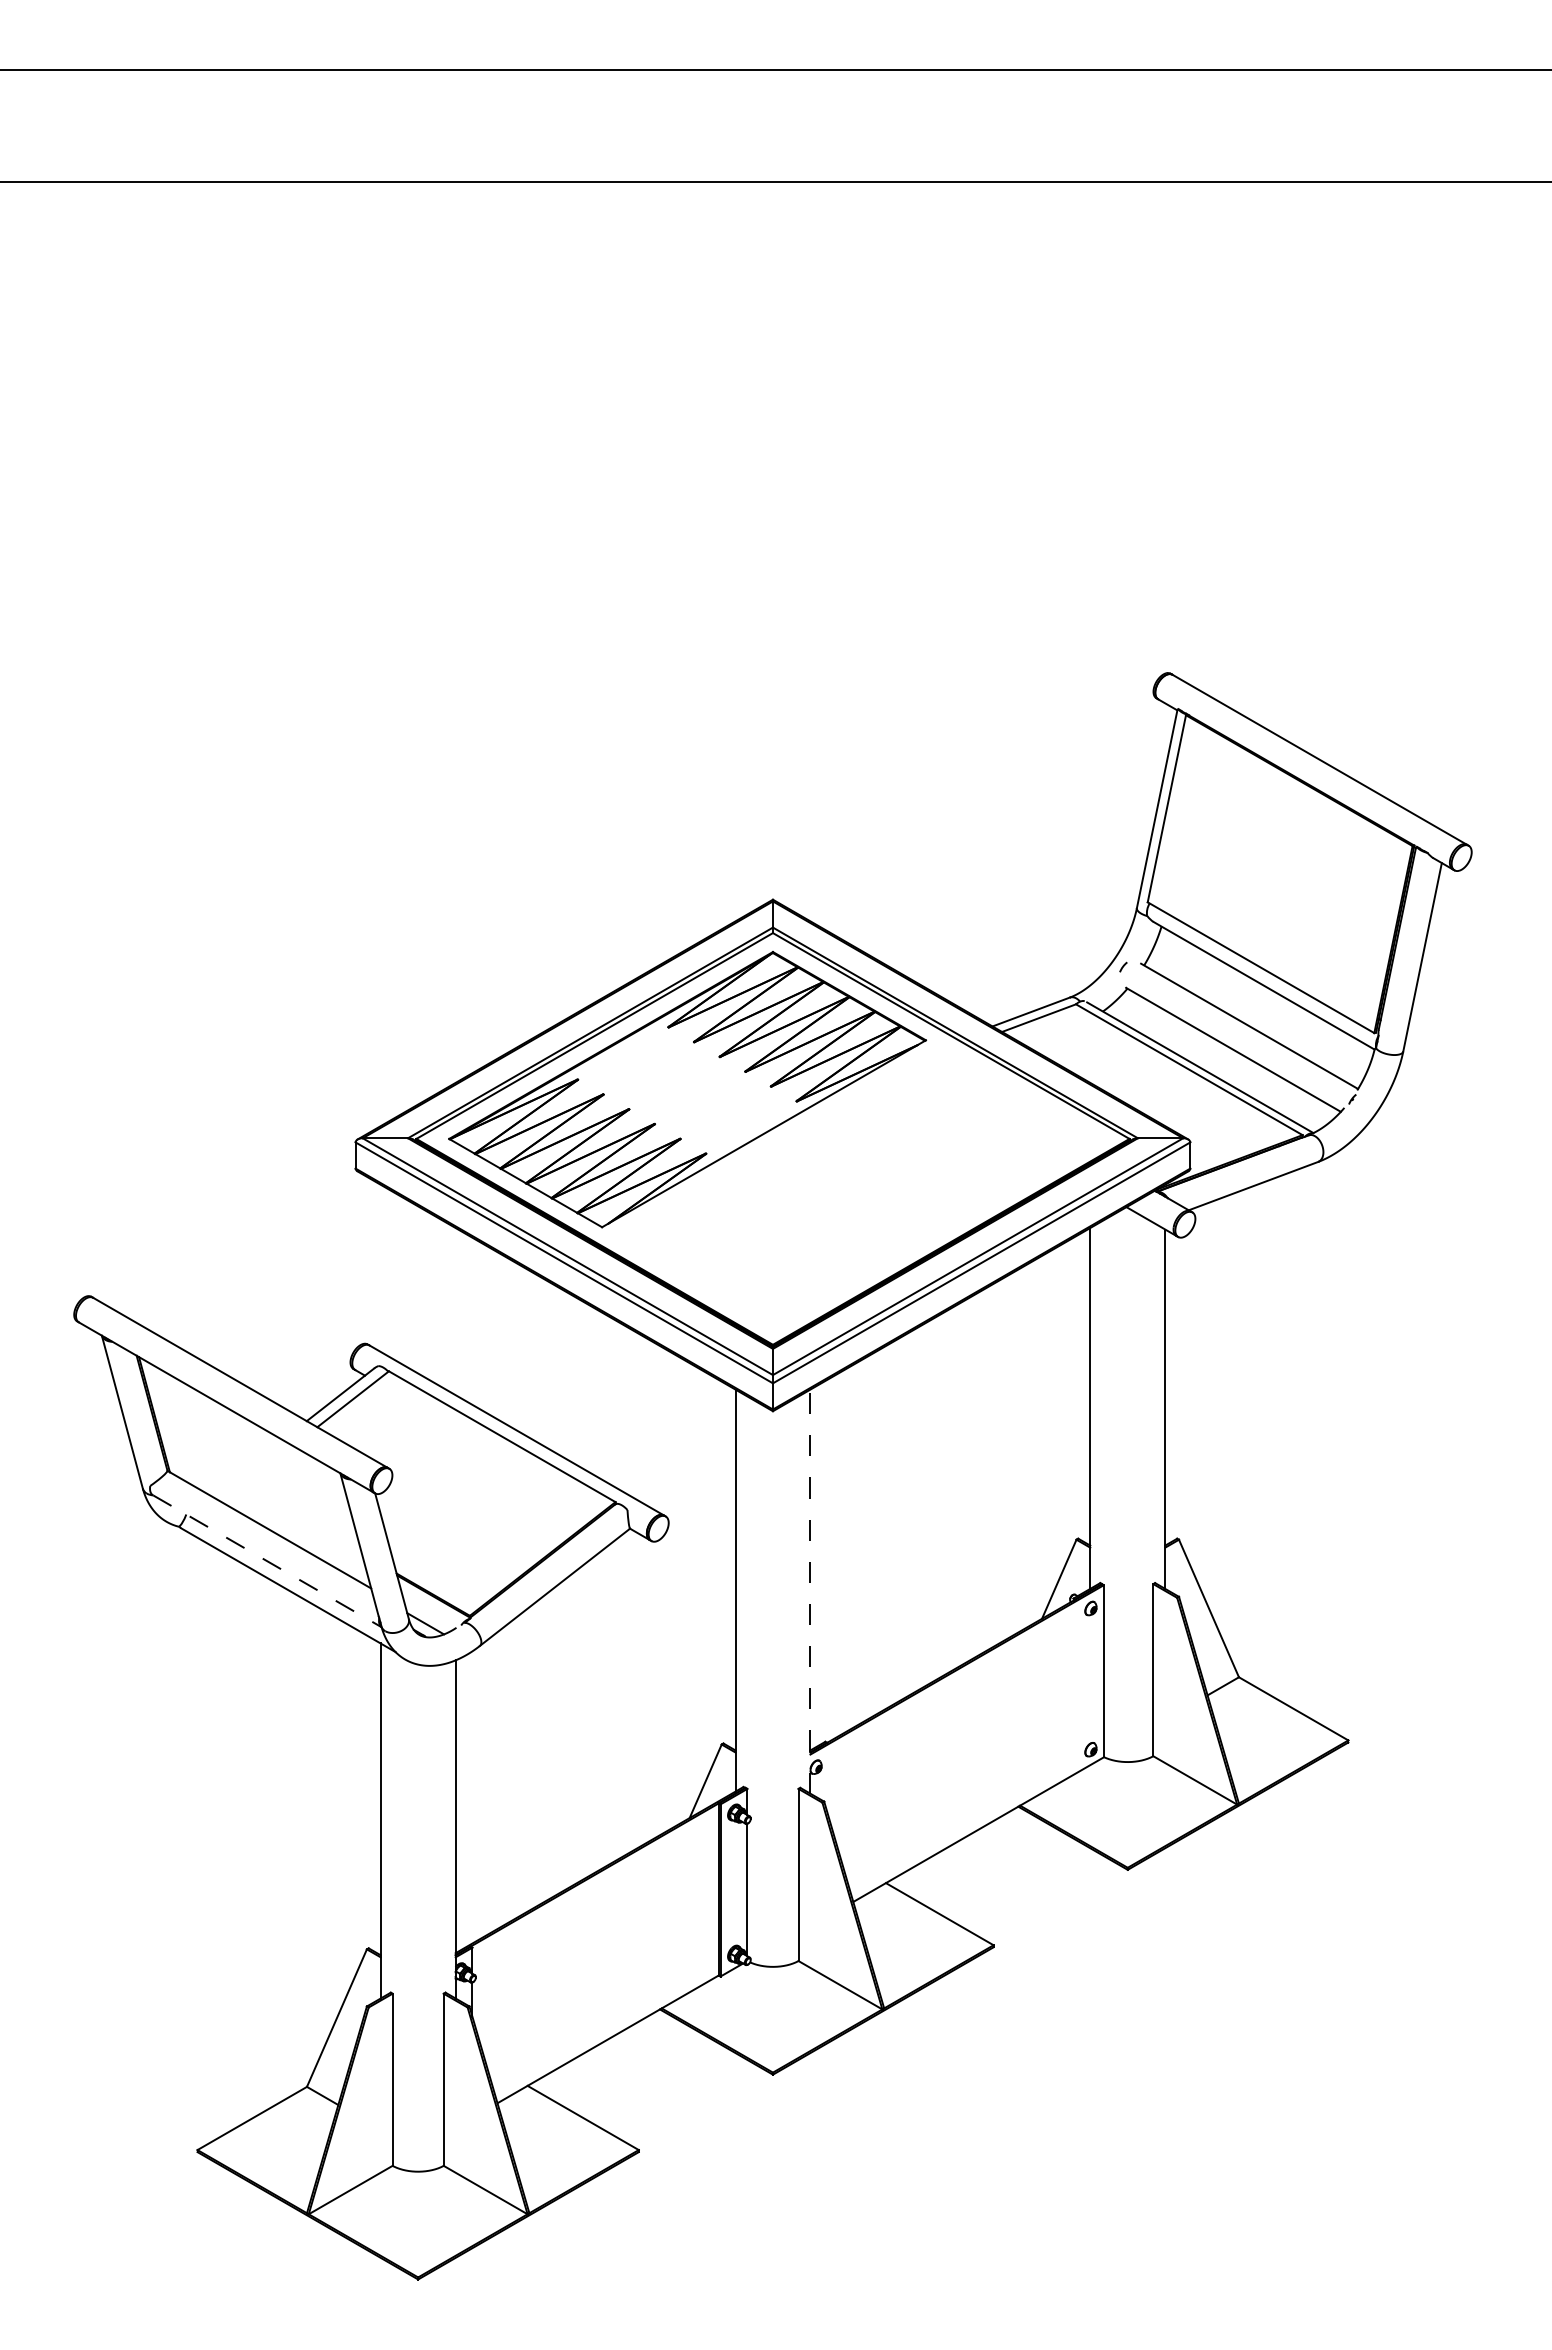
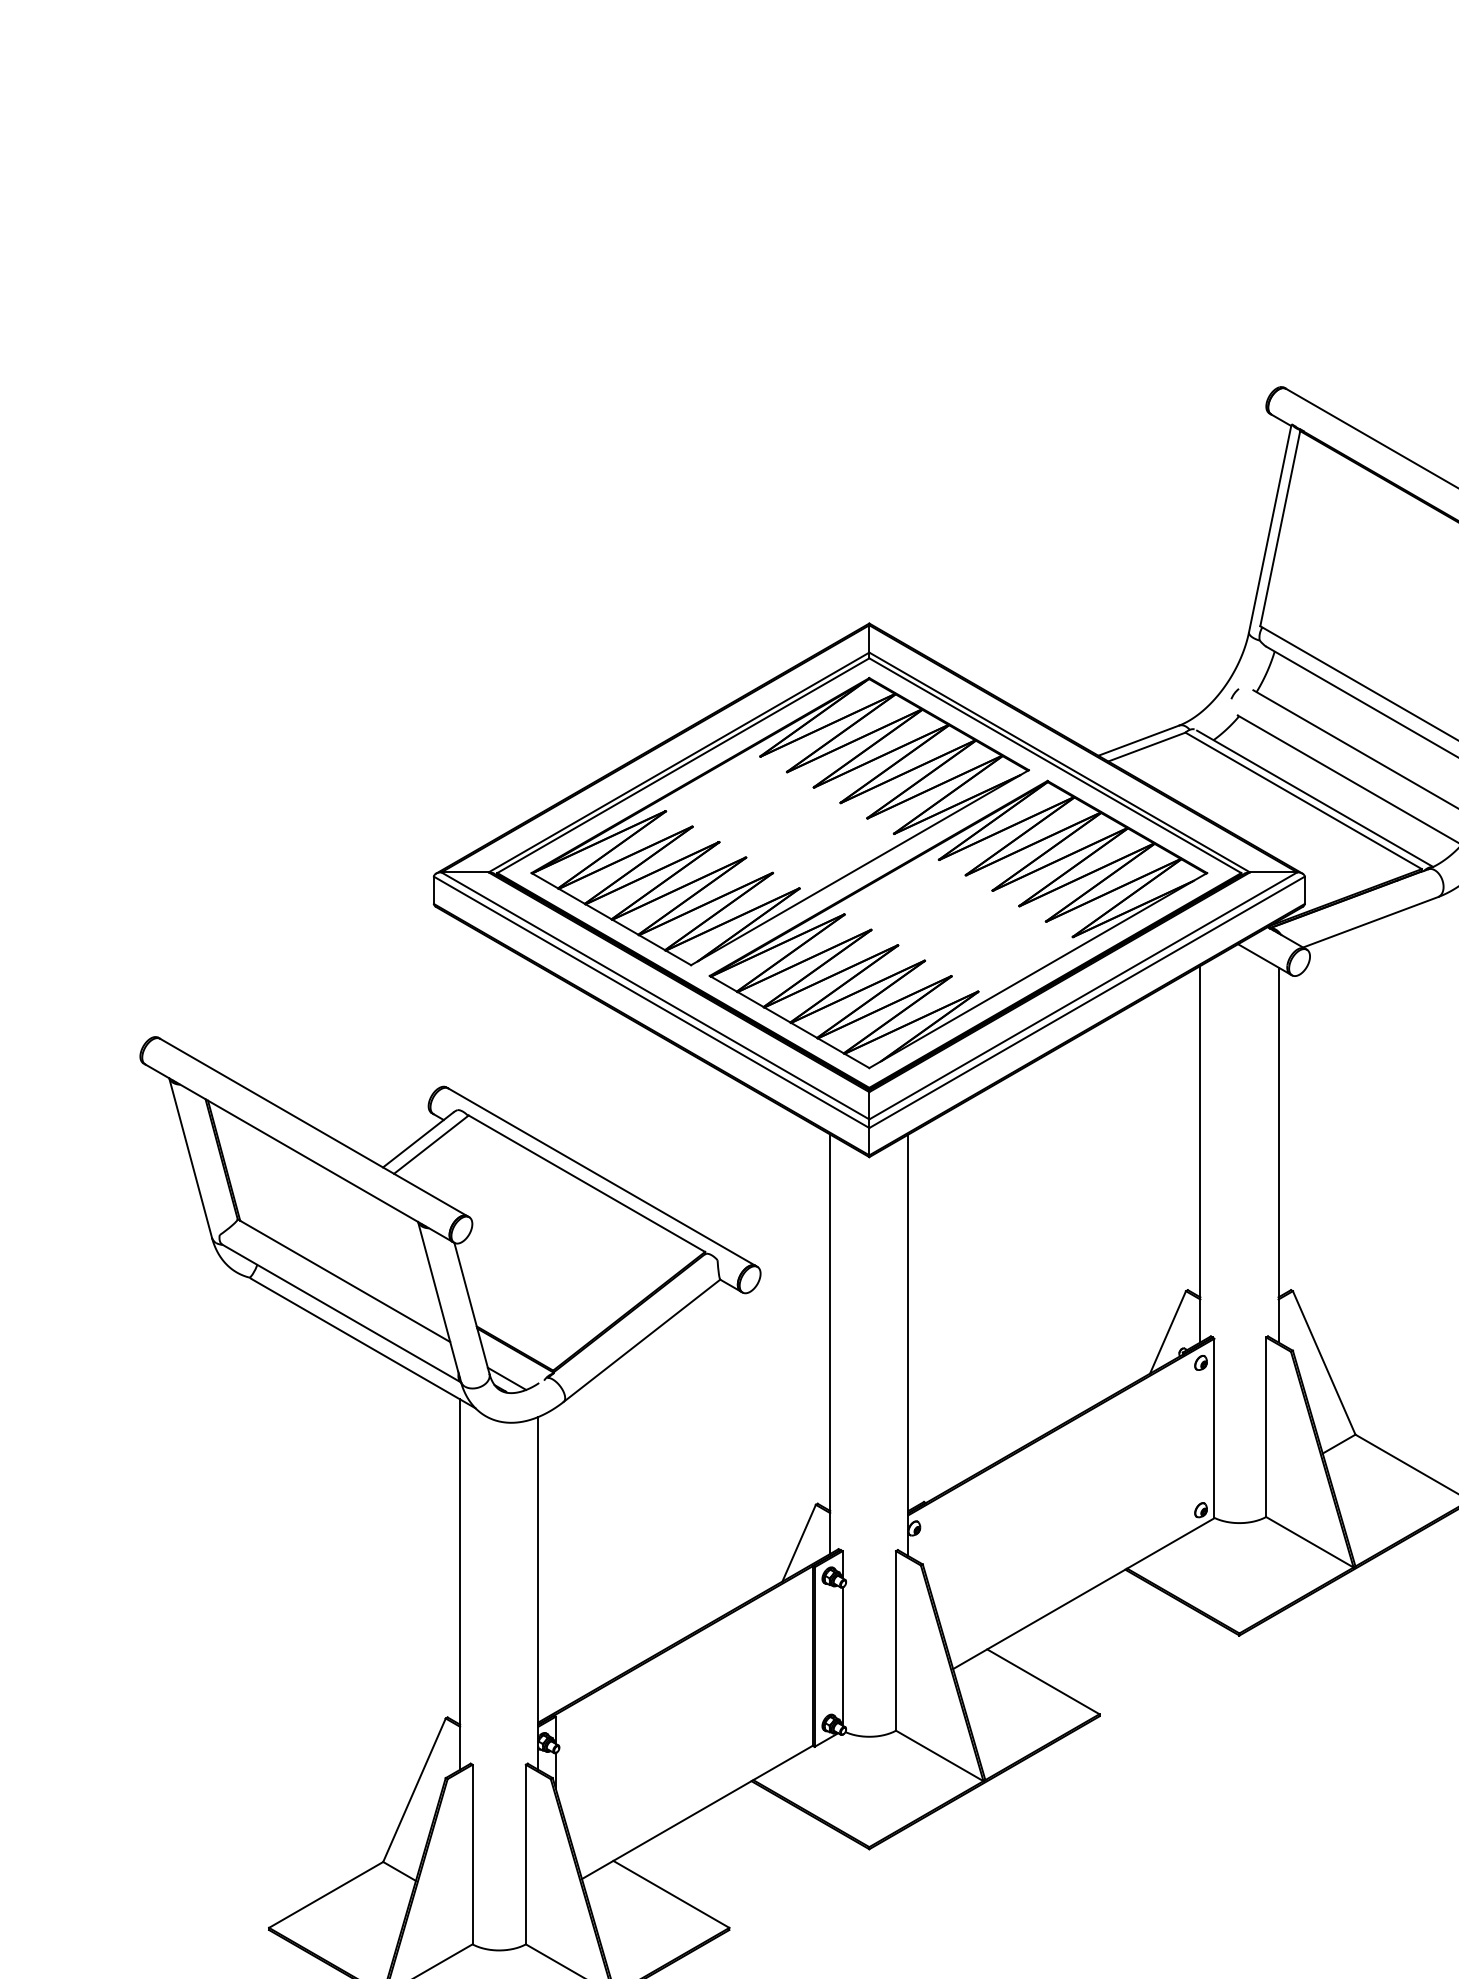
part: (857, 1187) -> (957, 923), added
line: (267, 1561) -> (342, 1313), dashed -> solid
line: (810, 1591) -> (908, 1345), dashed -> solid

